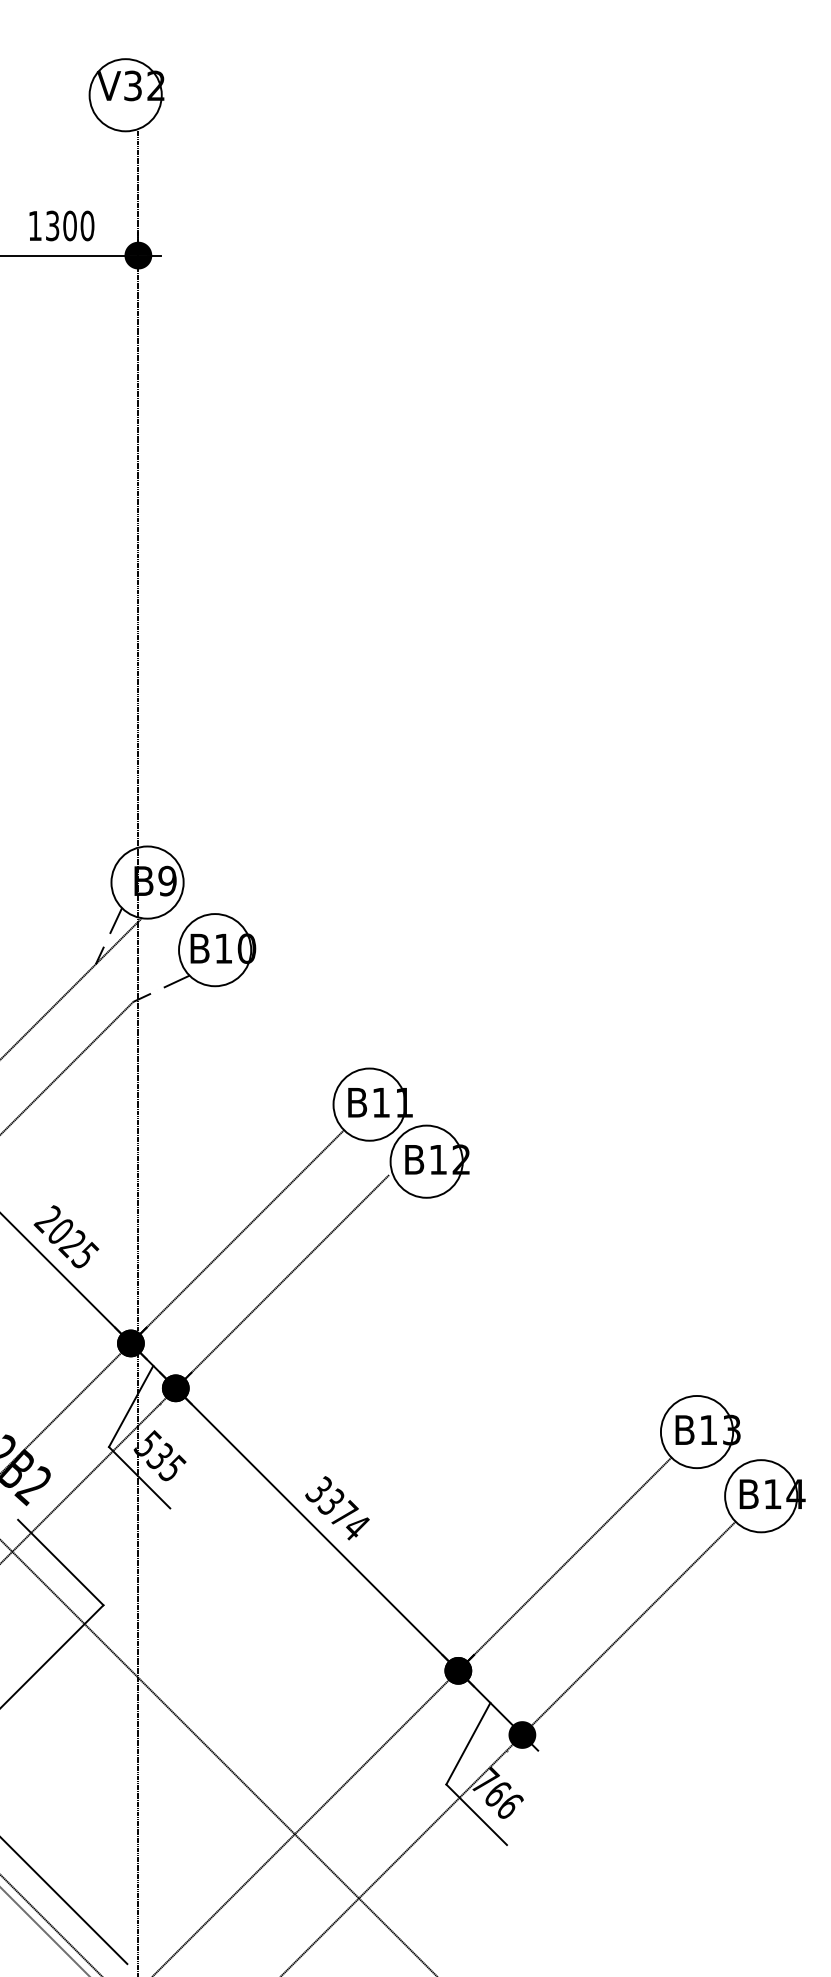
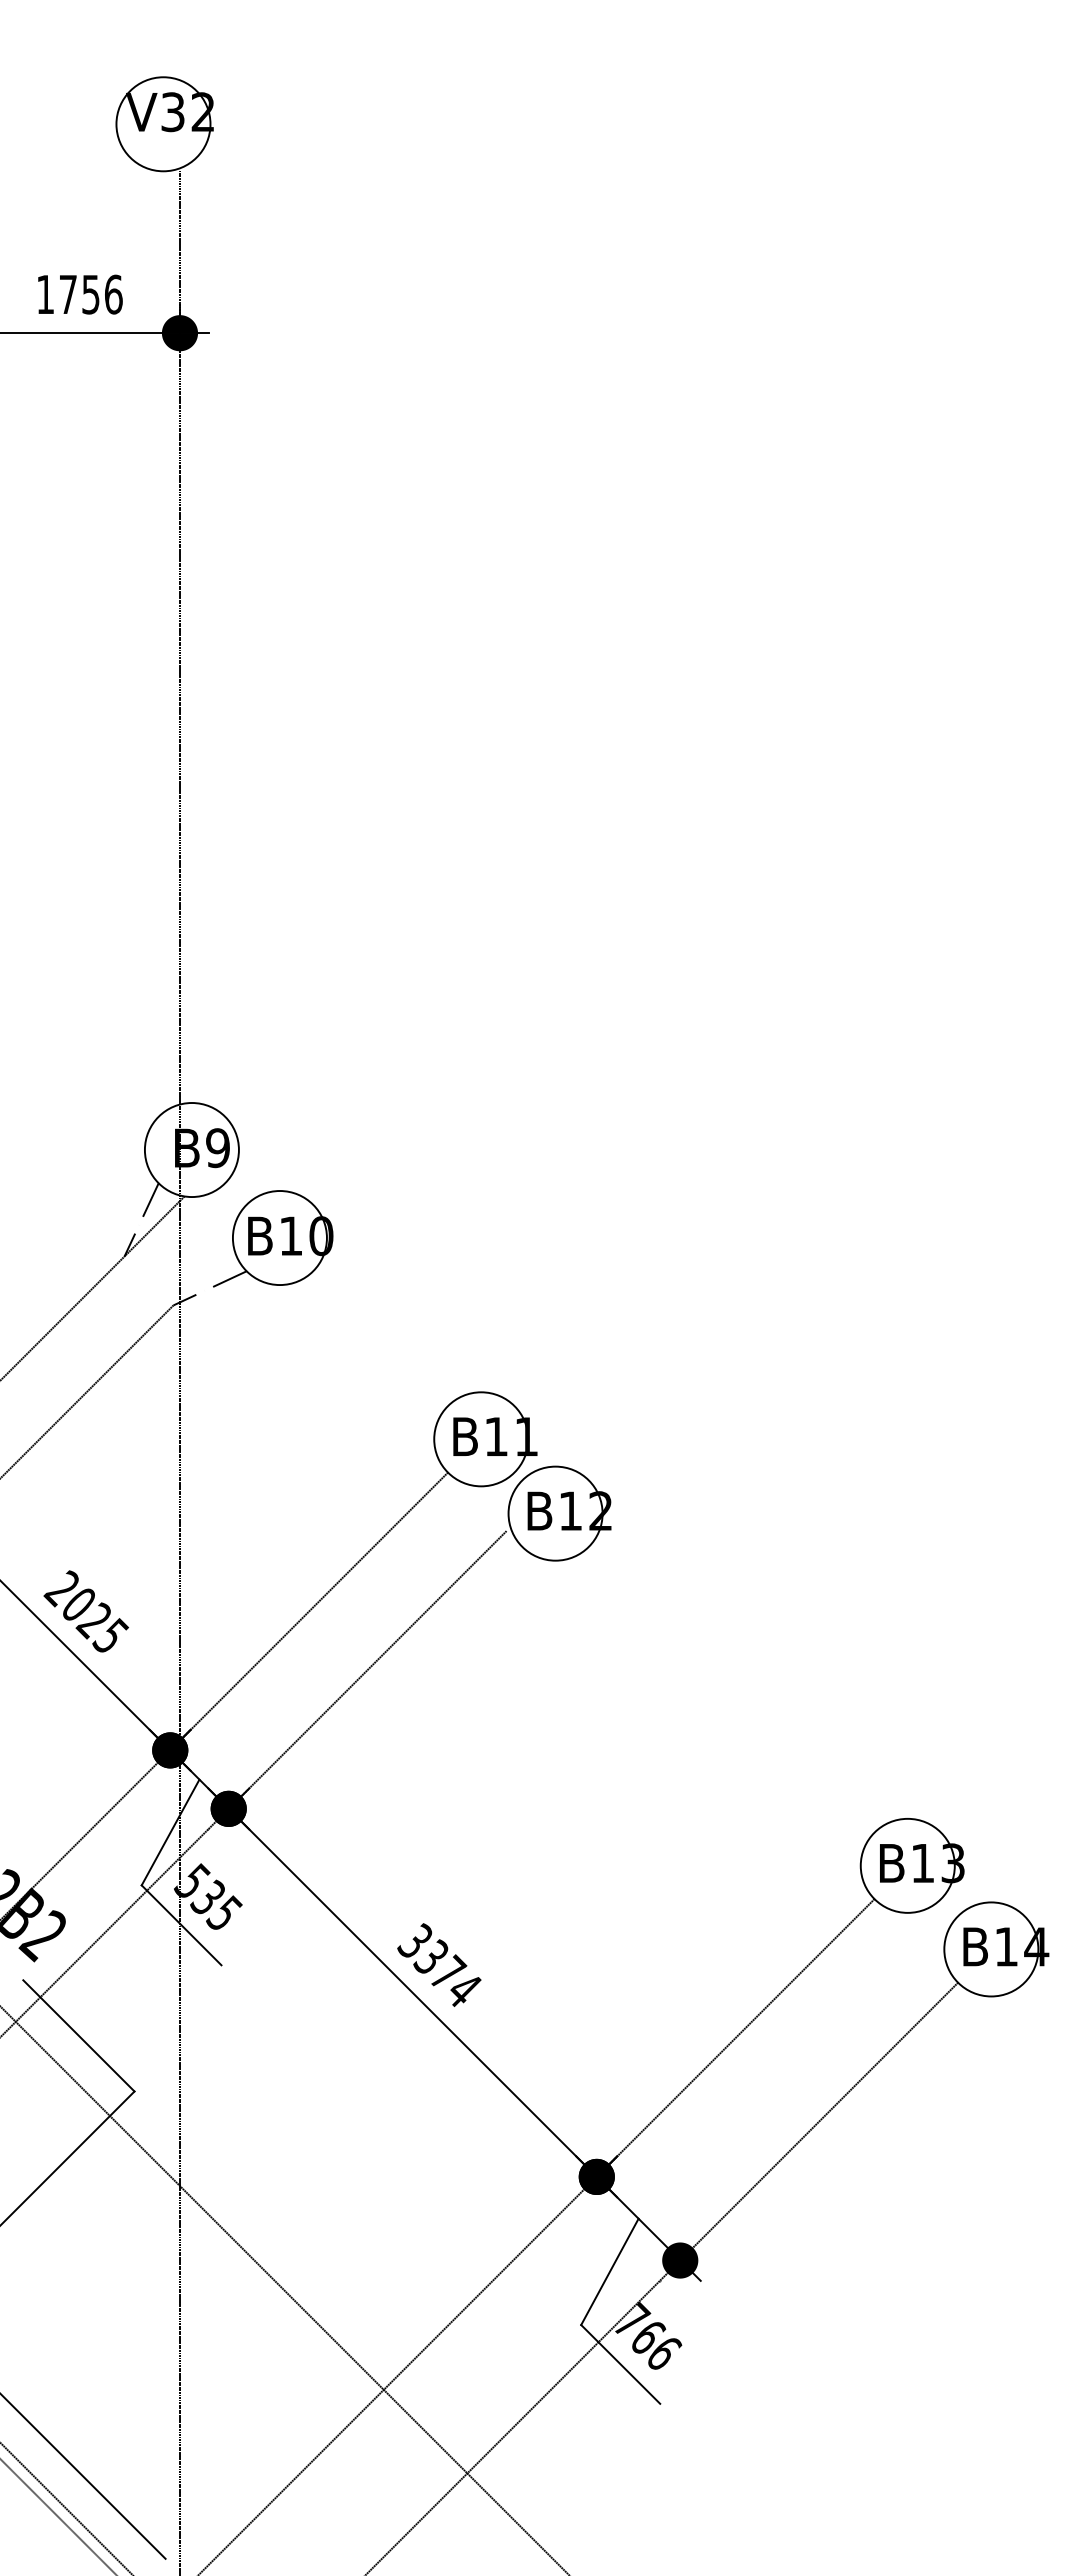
text: (69, 225) -> (90, 294), 1300 -> 1756

